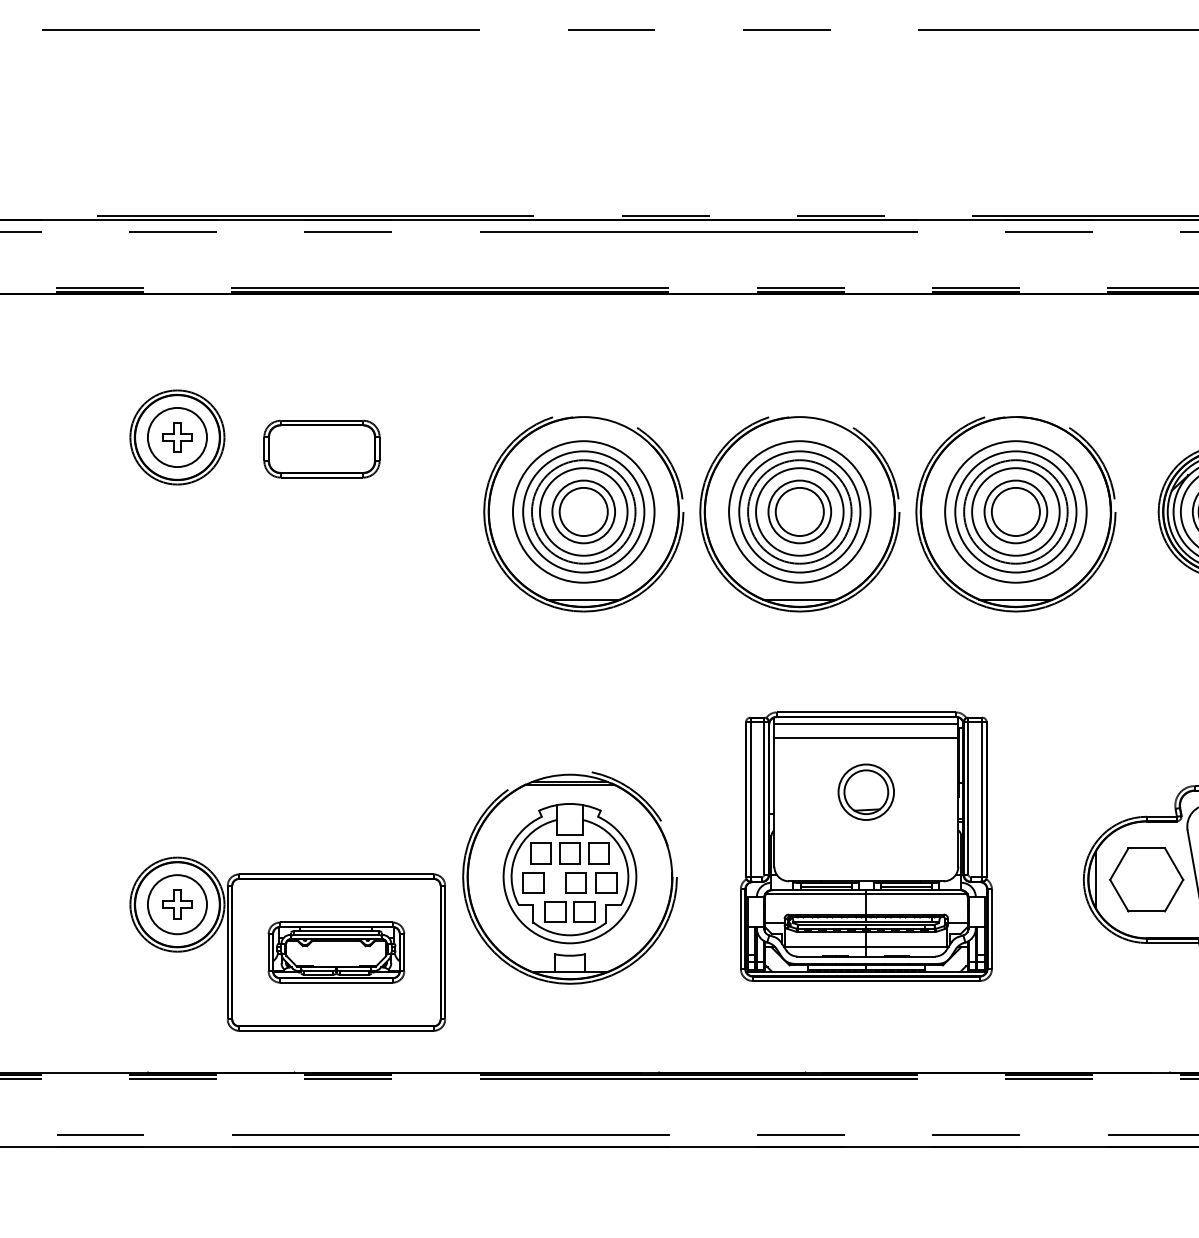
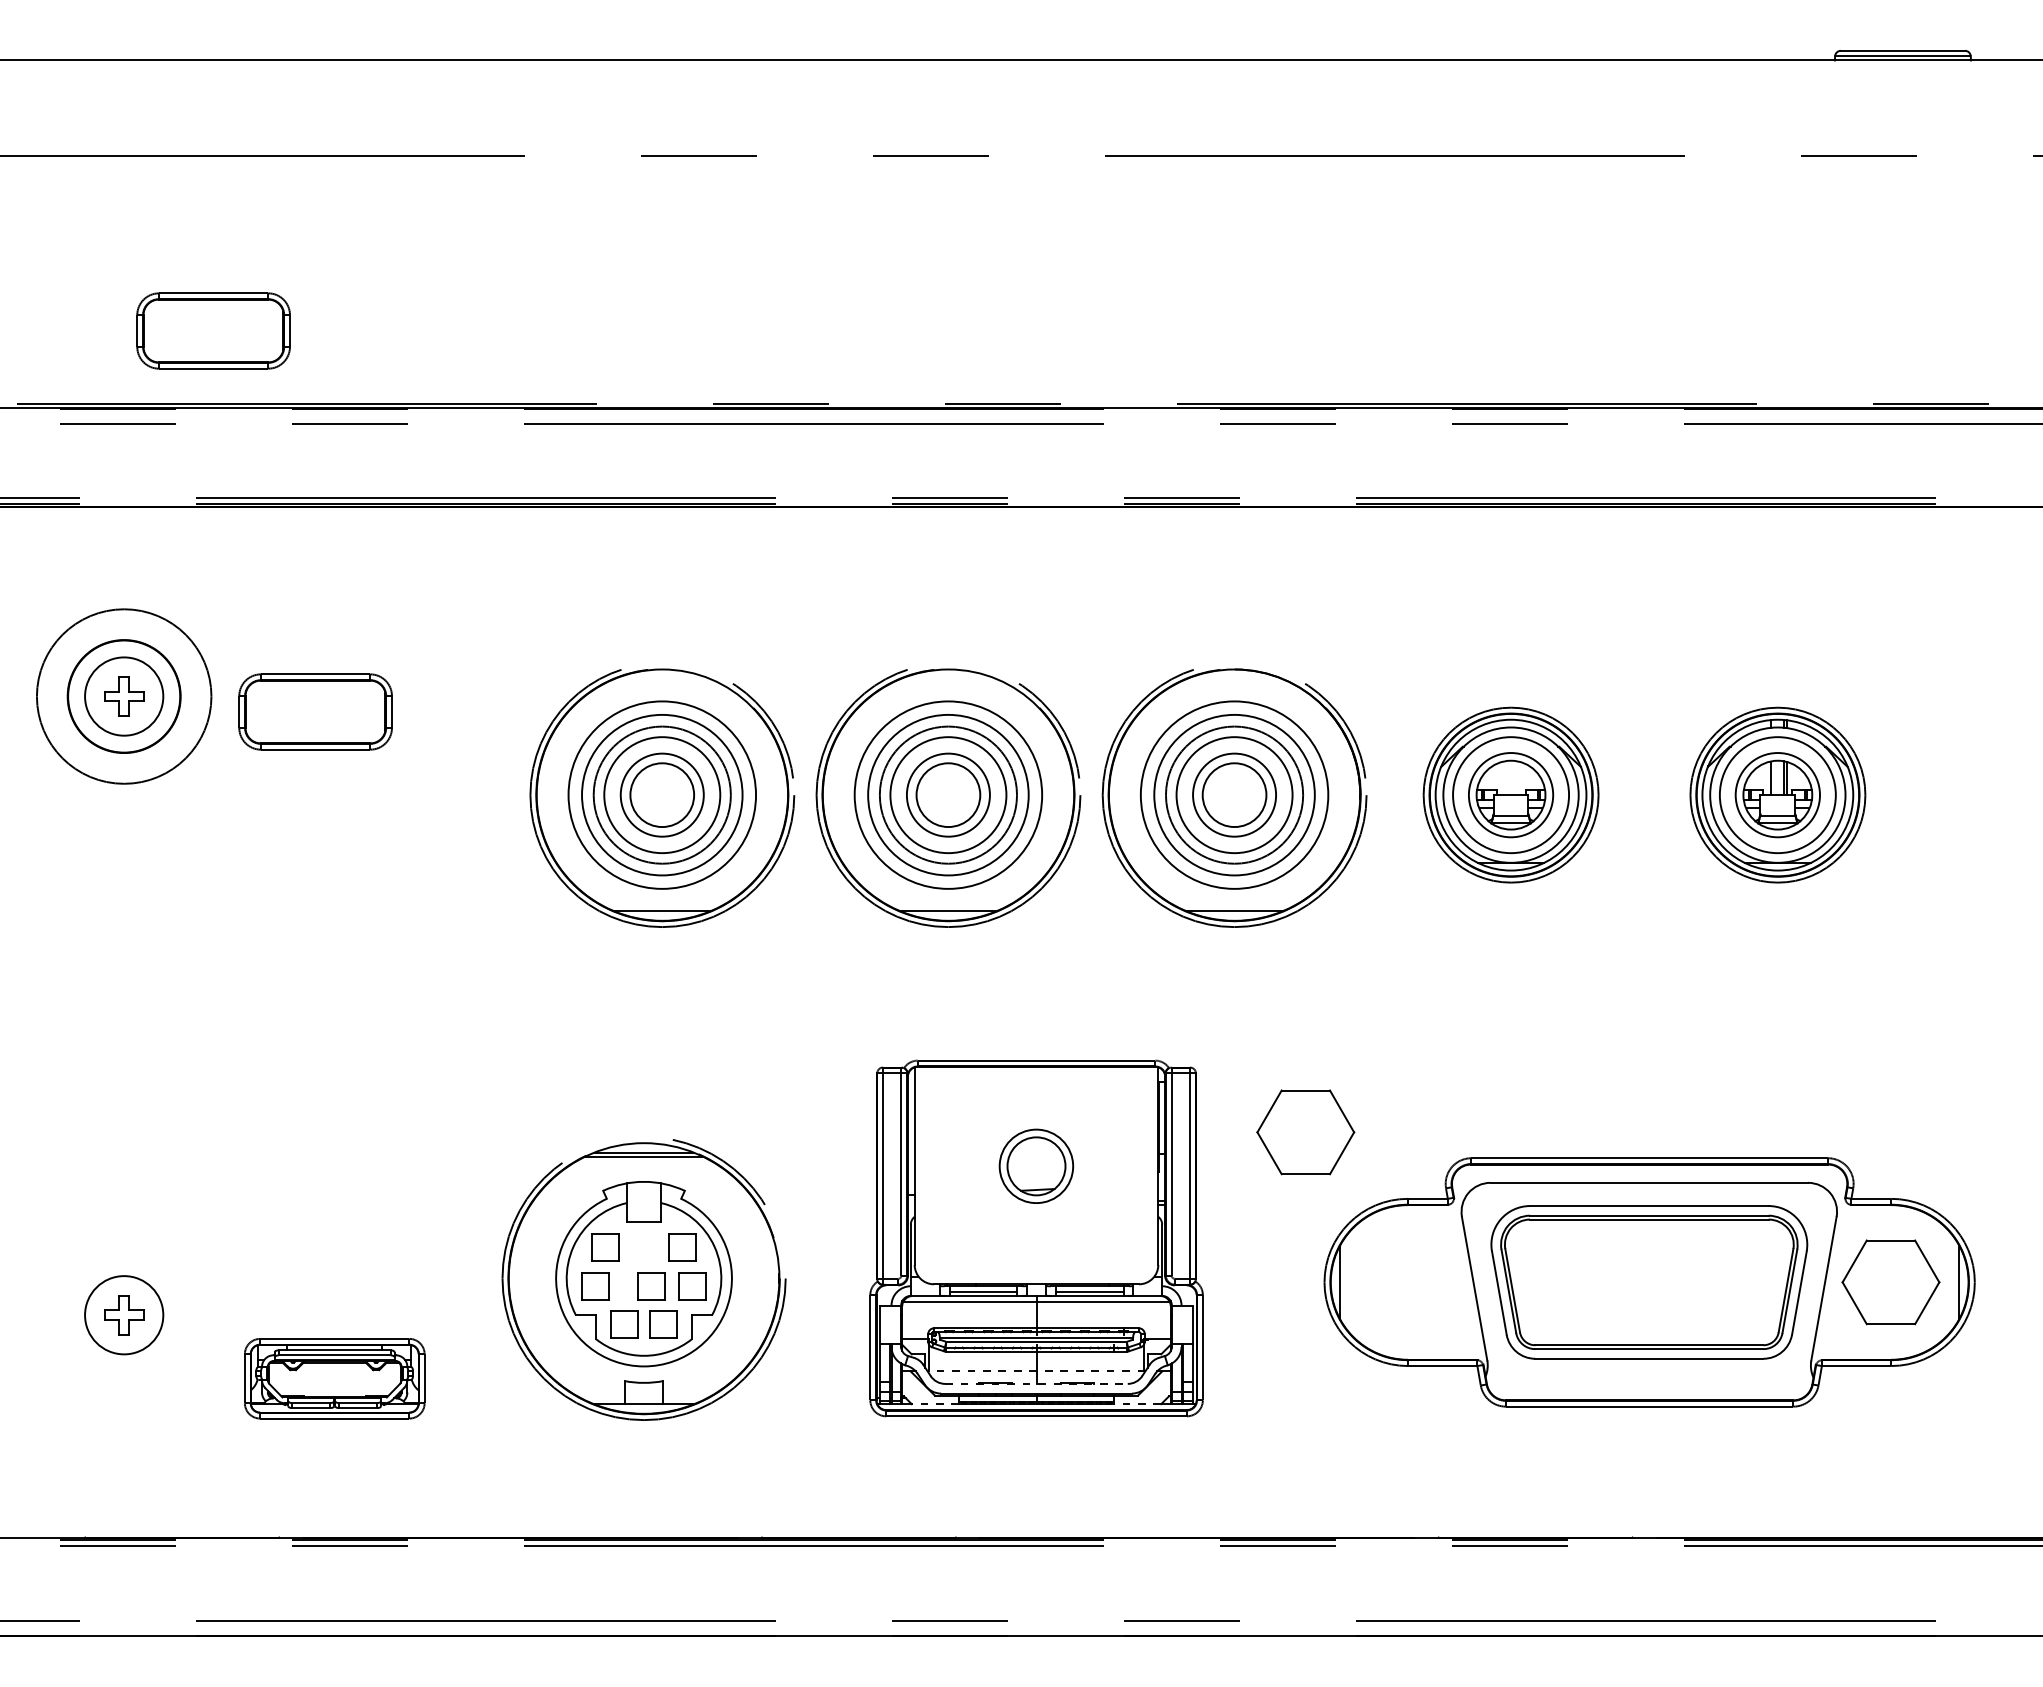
part: (244, 161) -> (213, 330), added
circle: (176, 437) -> (123, 696), size x1.4
line: (866, 723) -> (1036, 1075), removed
line: (866, 737) -> (1036, 1094), removed
part: (570, 853) -> (644, 1247), removed
part: (1146, 879) -> (1305, 1132), moved
part: (287, 944) -> (270, 1367), removed
line: (866, 947) -> (1036, 1371), solid -> dashed
line: (867, 956) -> (1037, 1383), solid -> dashed
line: (790, 972) -> (935, 1404), solid -> dashed
line: (942, 972) -> (1137, 1404), solid -> dashed

